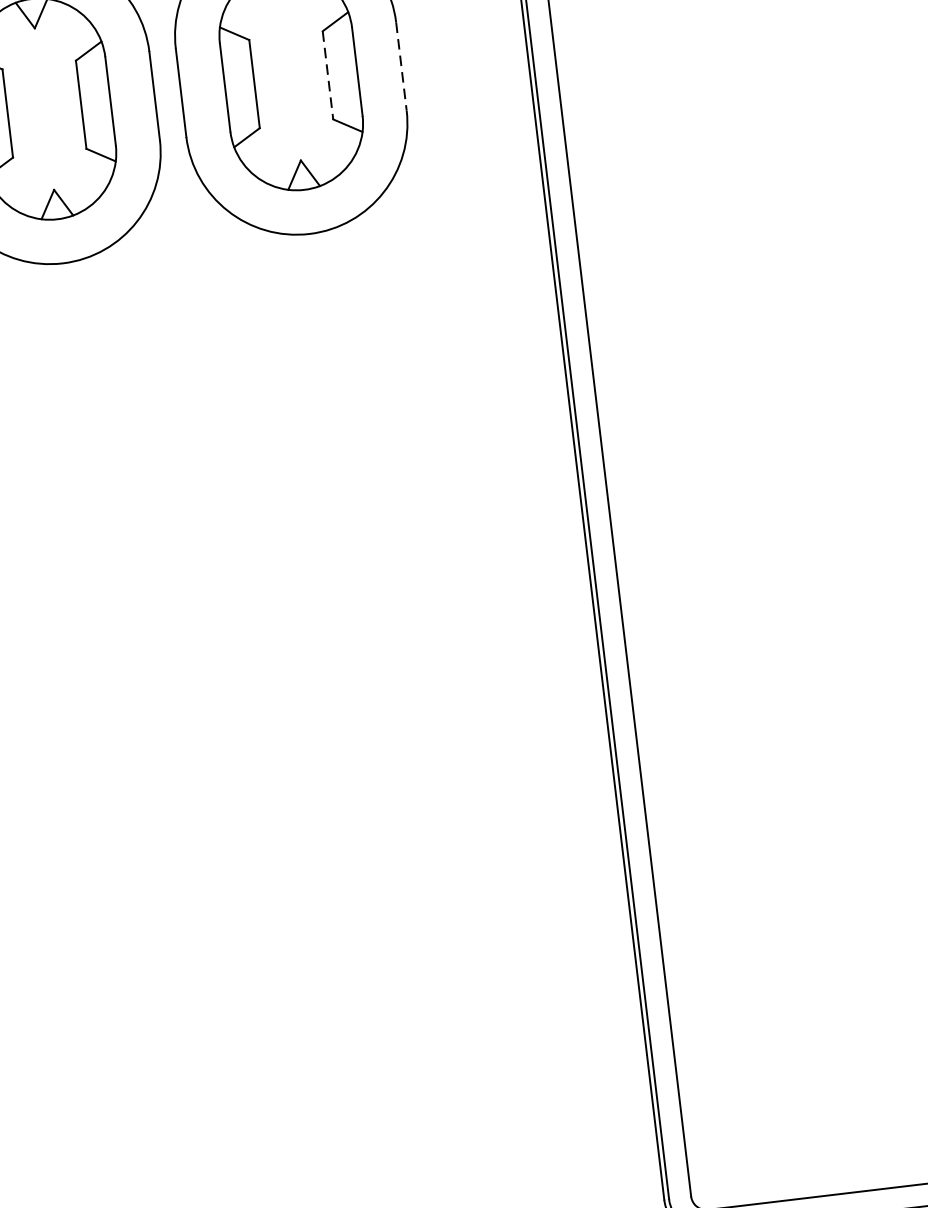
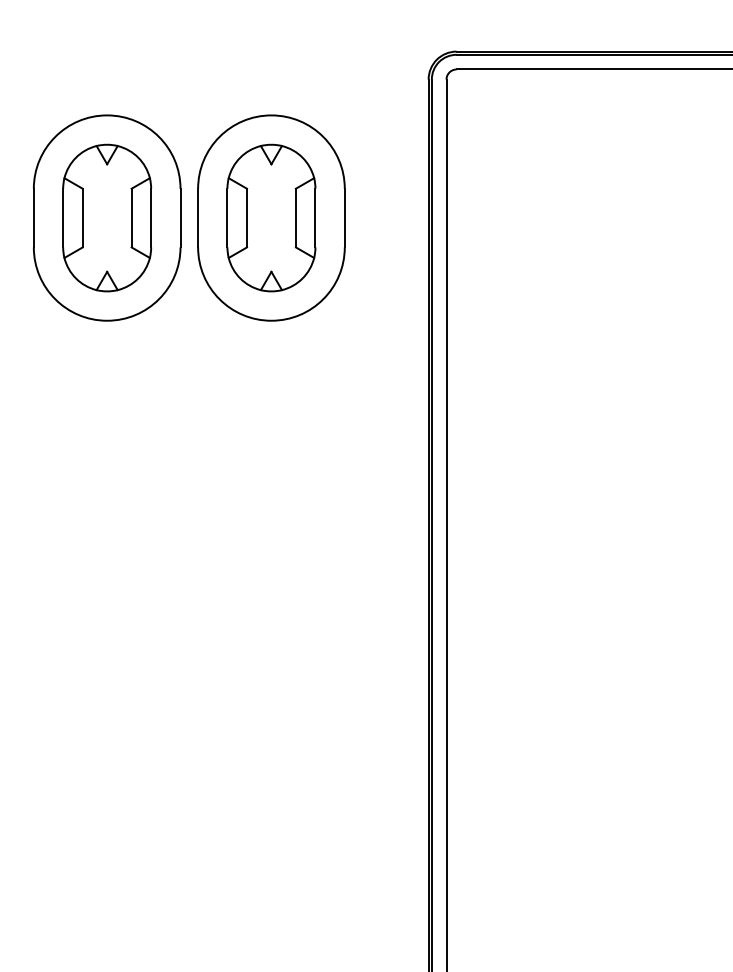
line: (401, 67) -> (344, 218), dashed -> solid
line: (327, 76) -> (295, 218), dashed -> solid

